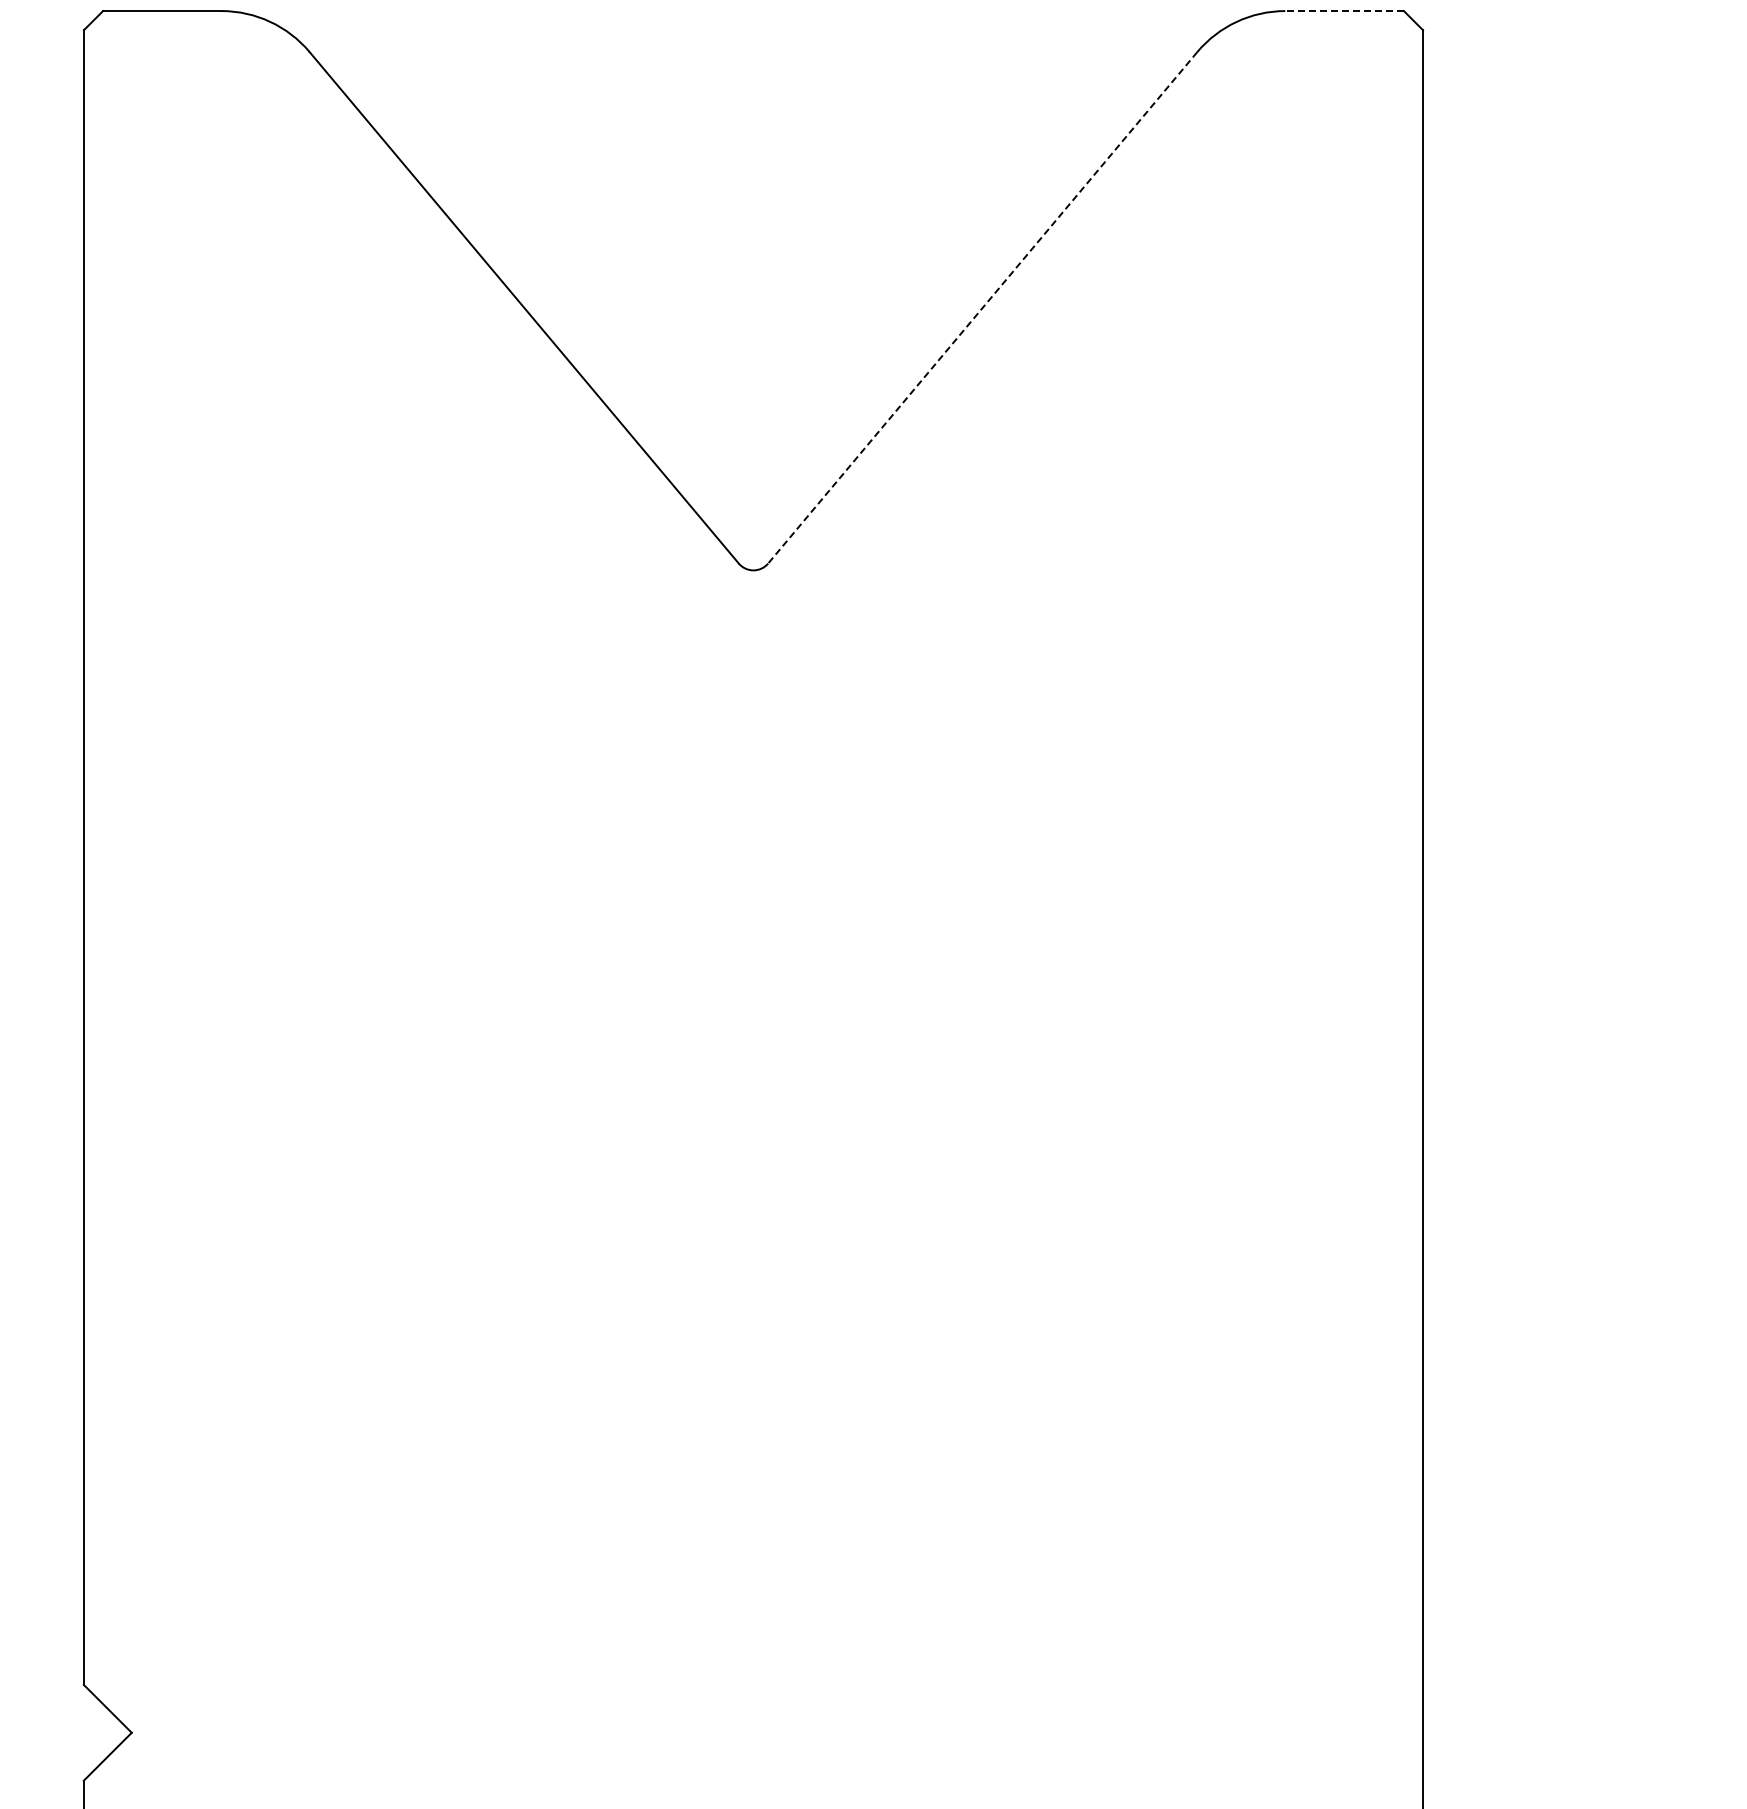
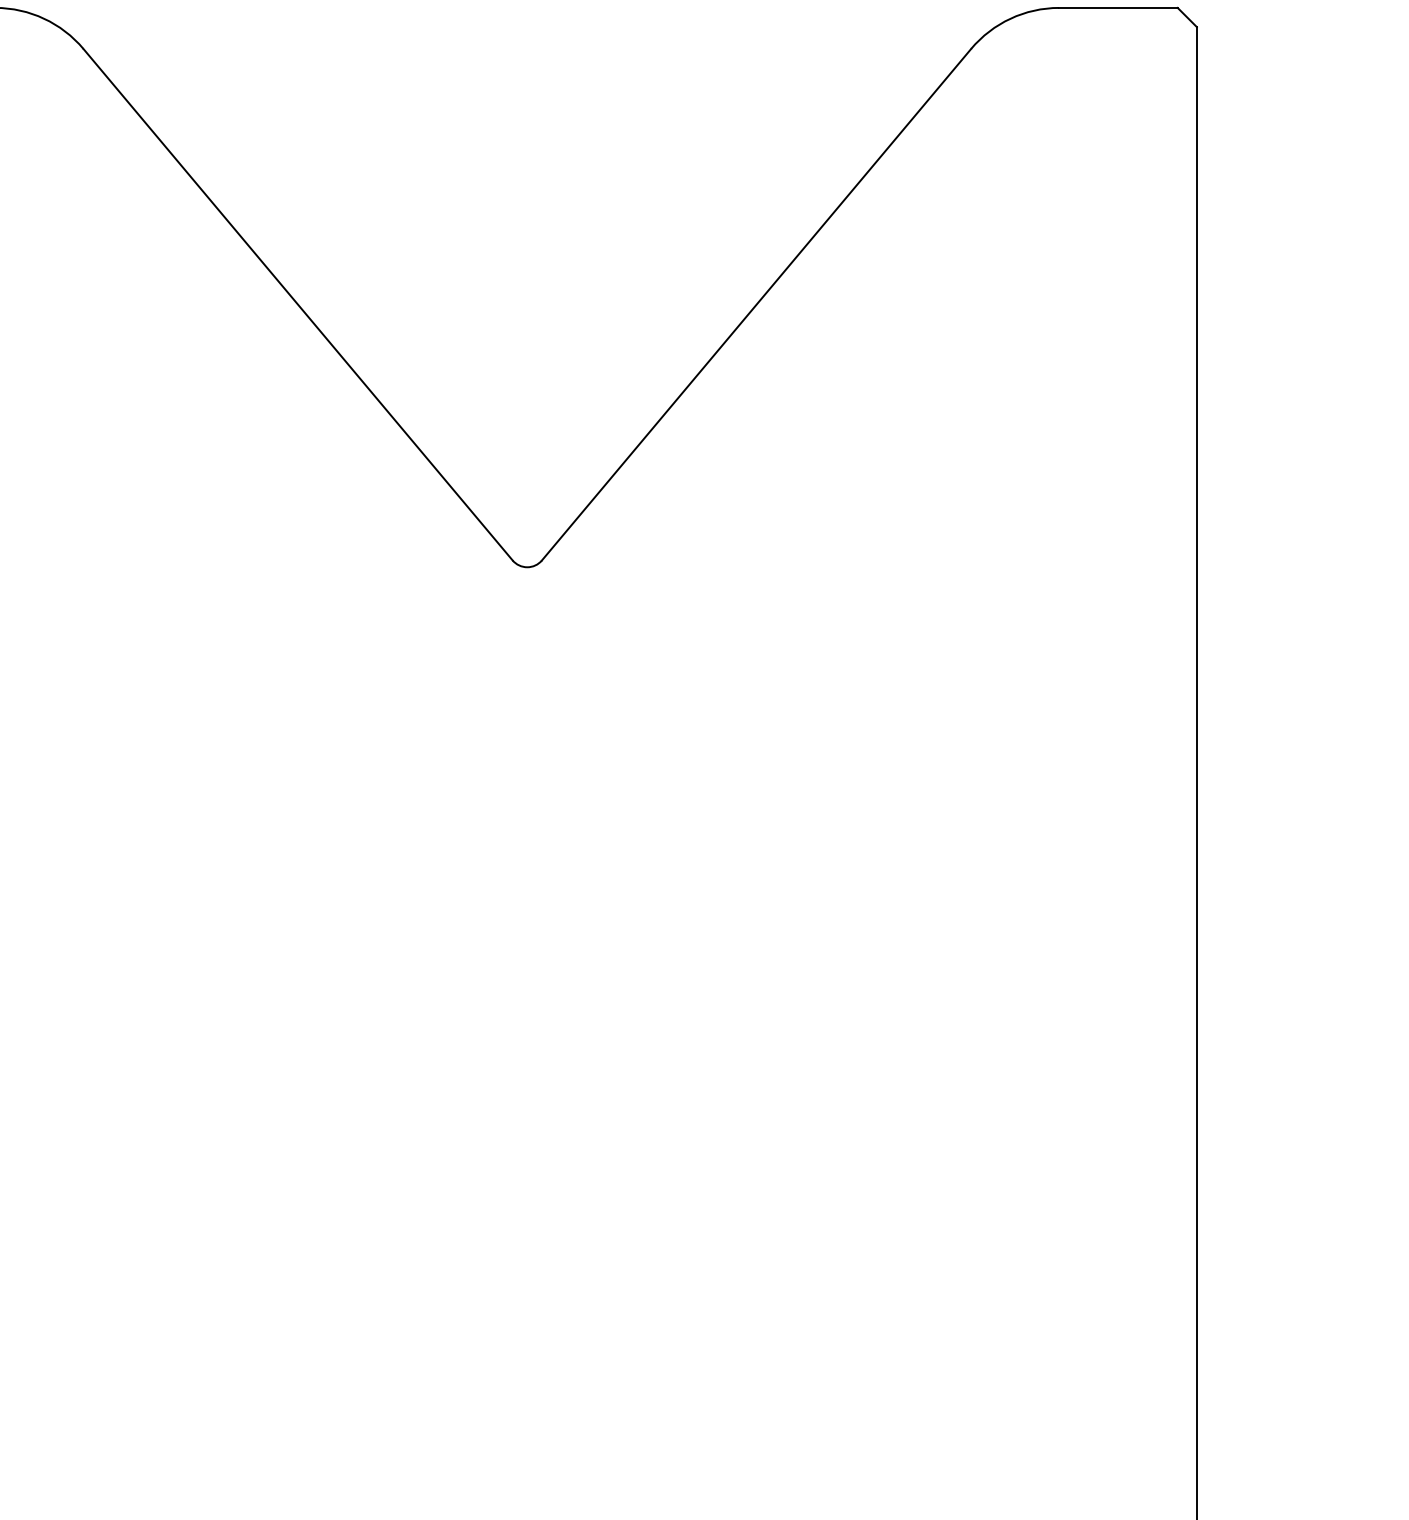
line: (1344, 11) -> (1118, 8), dashed -> solid
line: (982, 307) -> (756, 304), dashed -> solid

